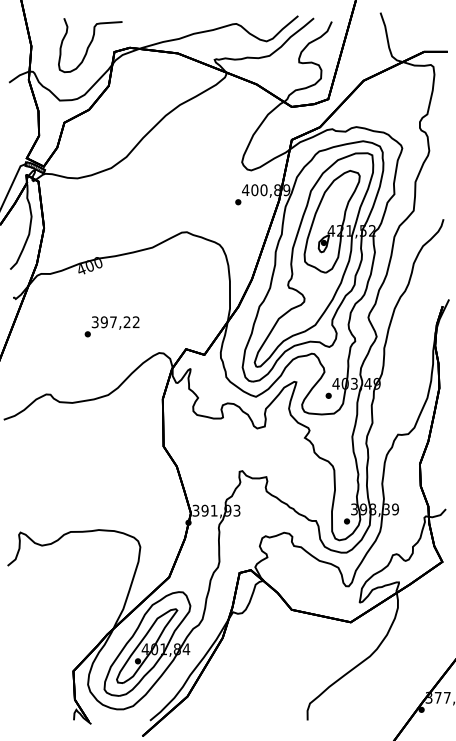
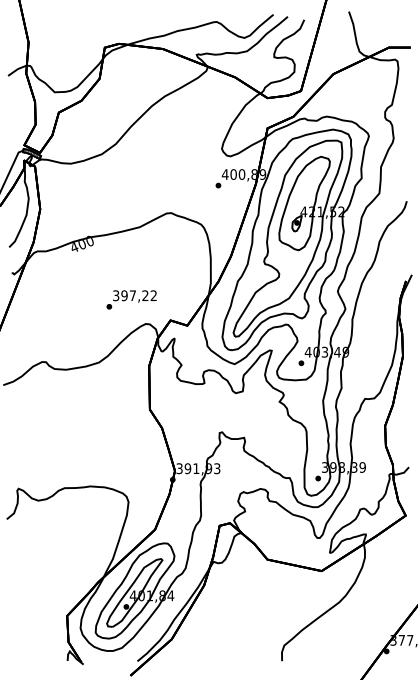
part: (90, 45) -> (82, 41), removed
text: (111, 326) -> (131, 299), moved

